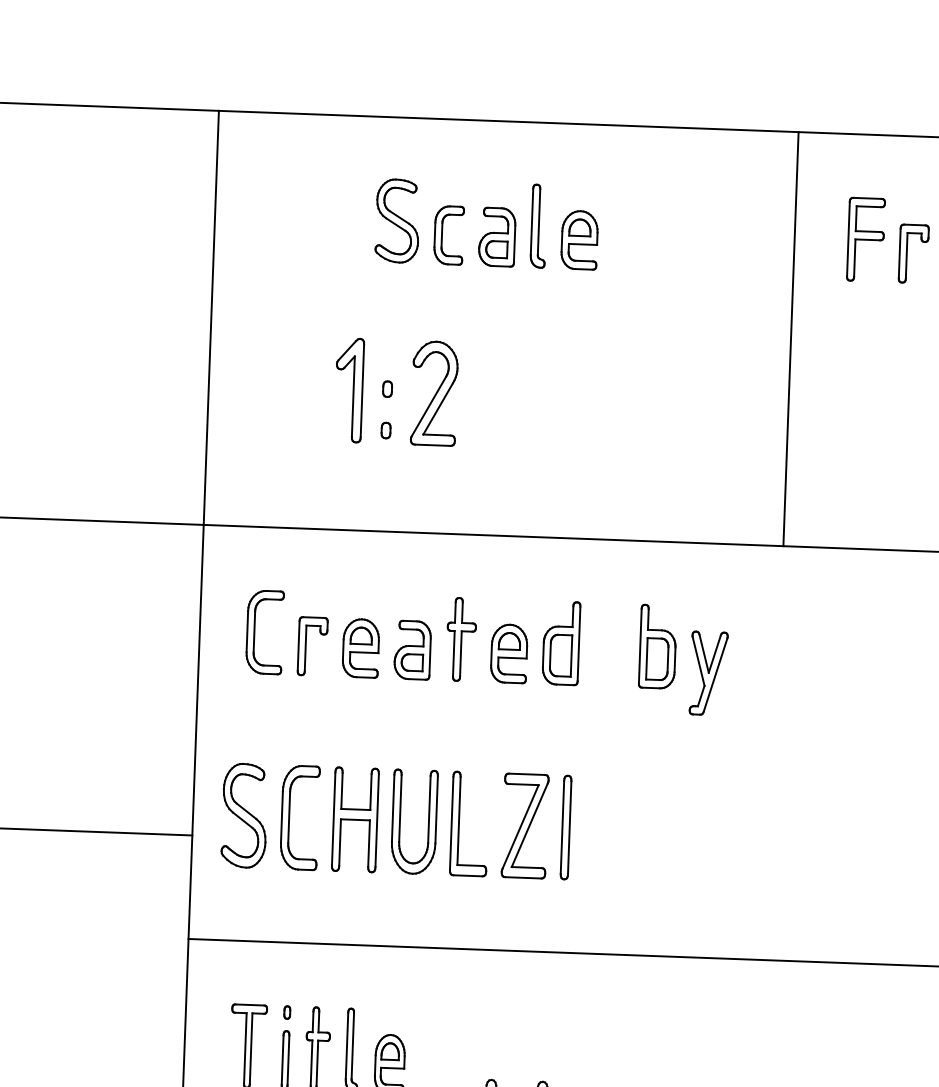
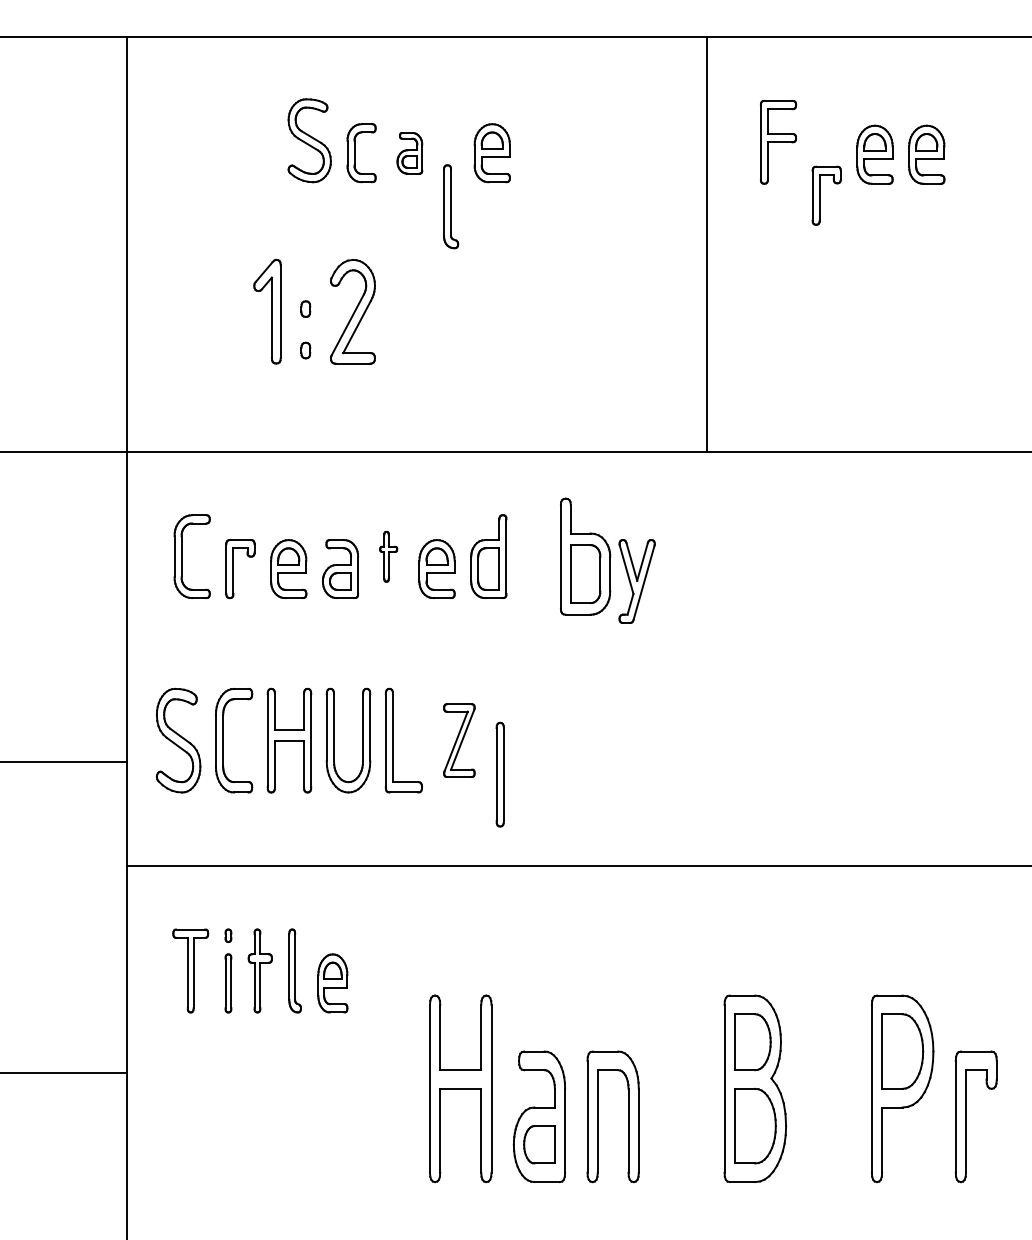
part: (539, 225) -> (451, 206), moved
part: (496, 237) -> (409, 153), size x0.7
part: (913, 253) -> (826, 195), moved
part: (461, 639) -> (388, 556), size x0.6
part: (657, 646) -> (584, 556), size x1.4
part: (525, 825) -> (459, 740), size x0.7
part: (565, 827) -> (499, 774), moved

